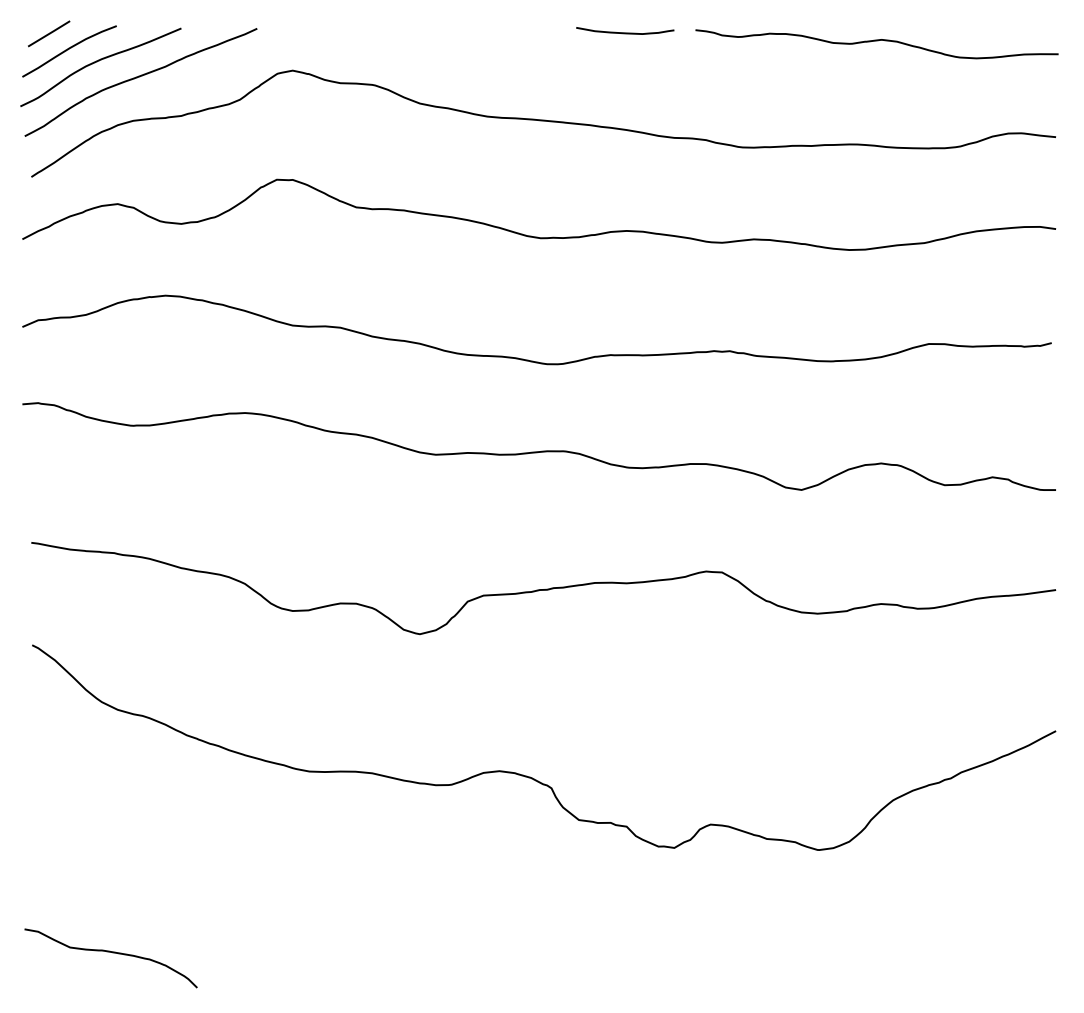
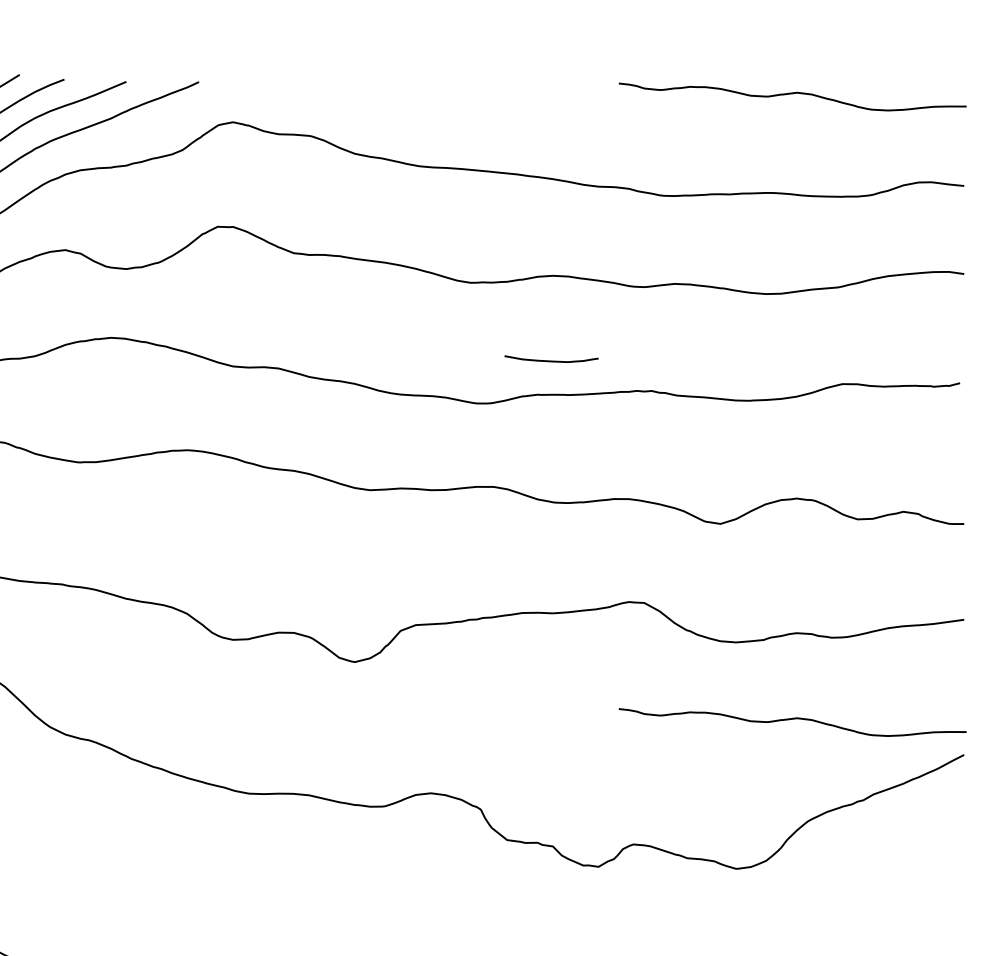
curve: (625, 32) -> (551, 360), moved
curve: (876, 694) -> (792, 719), added

